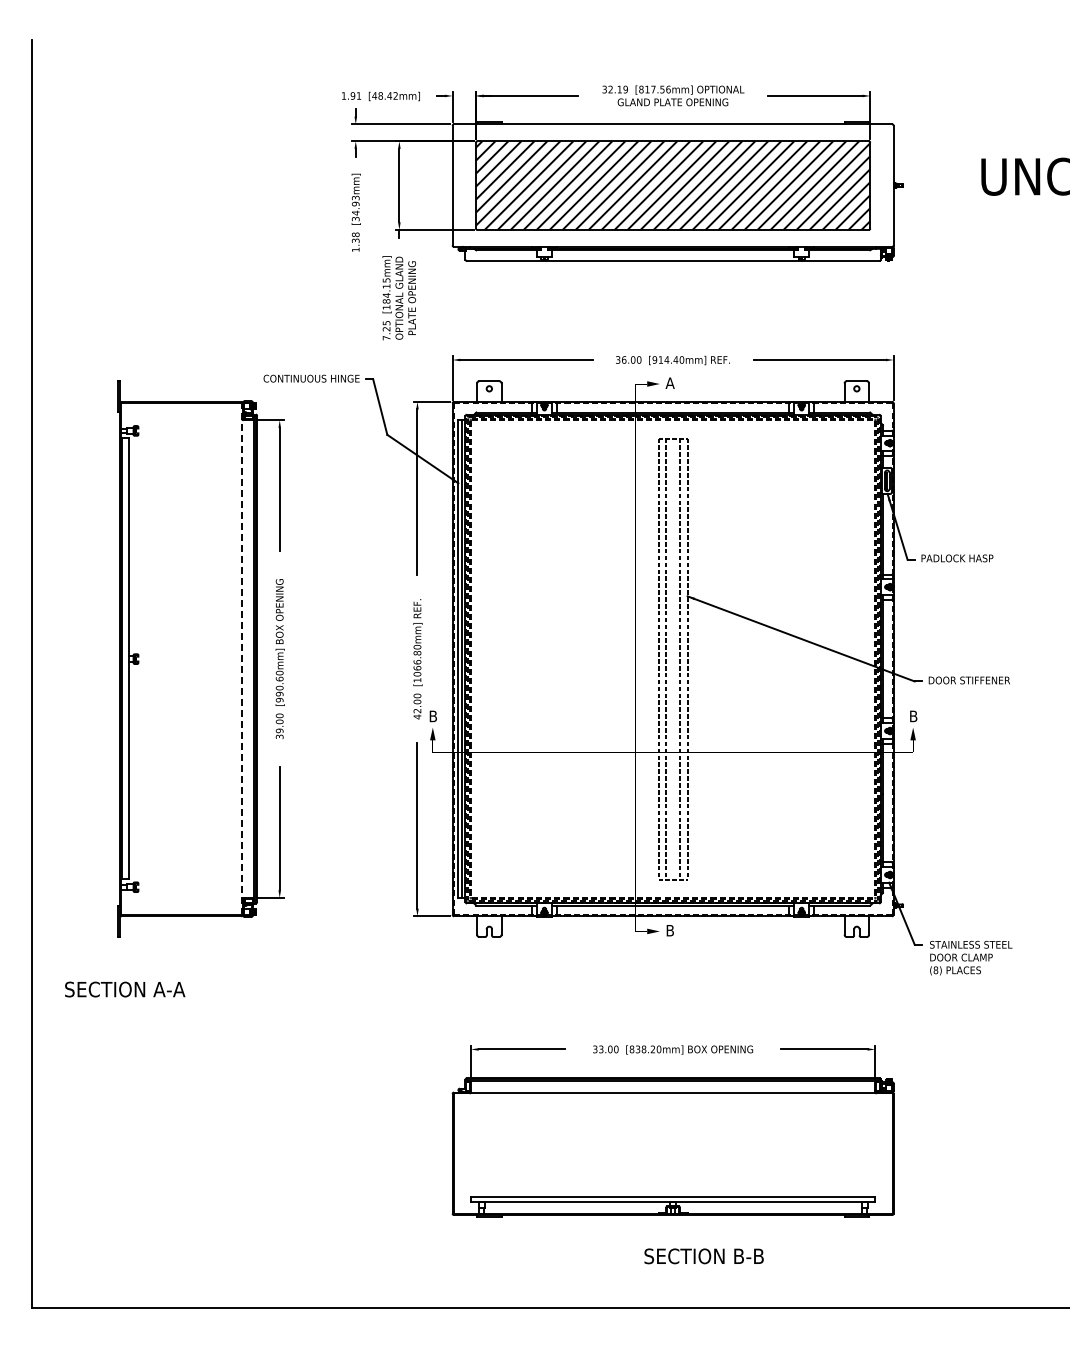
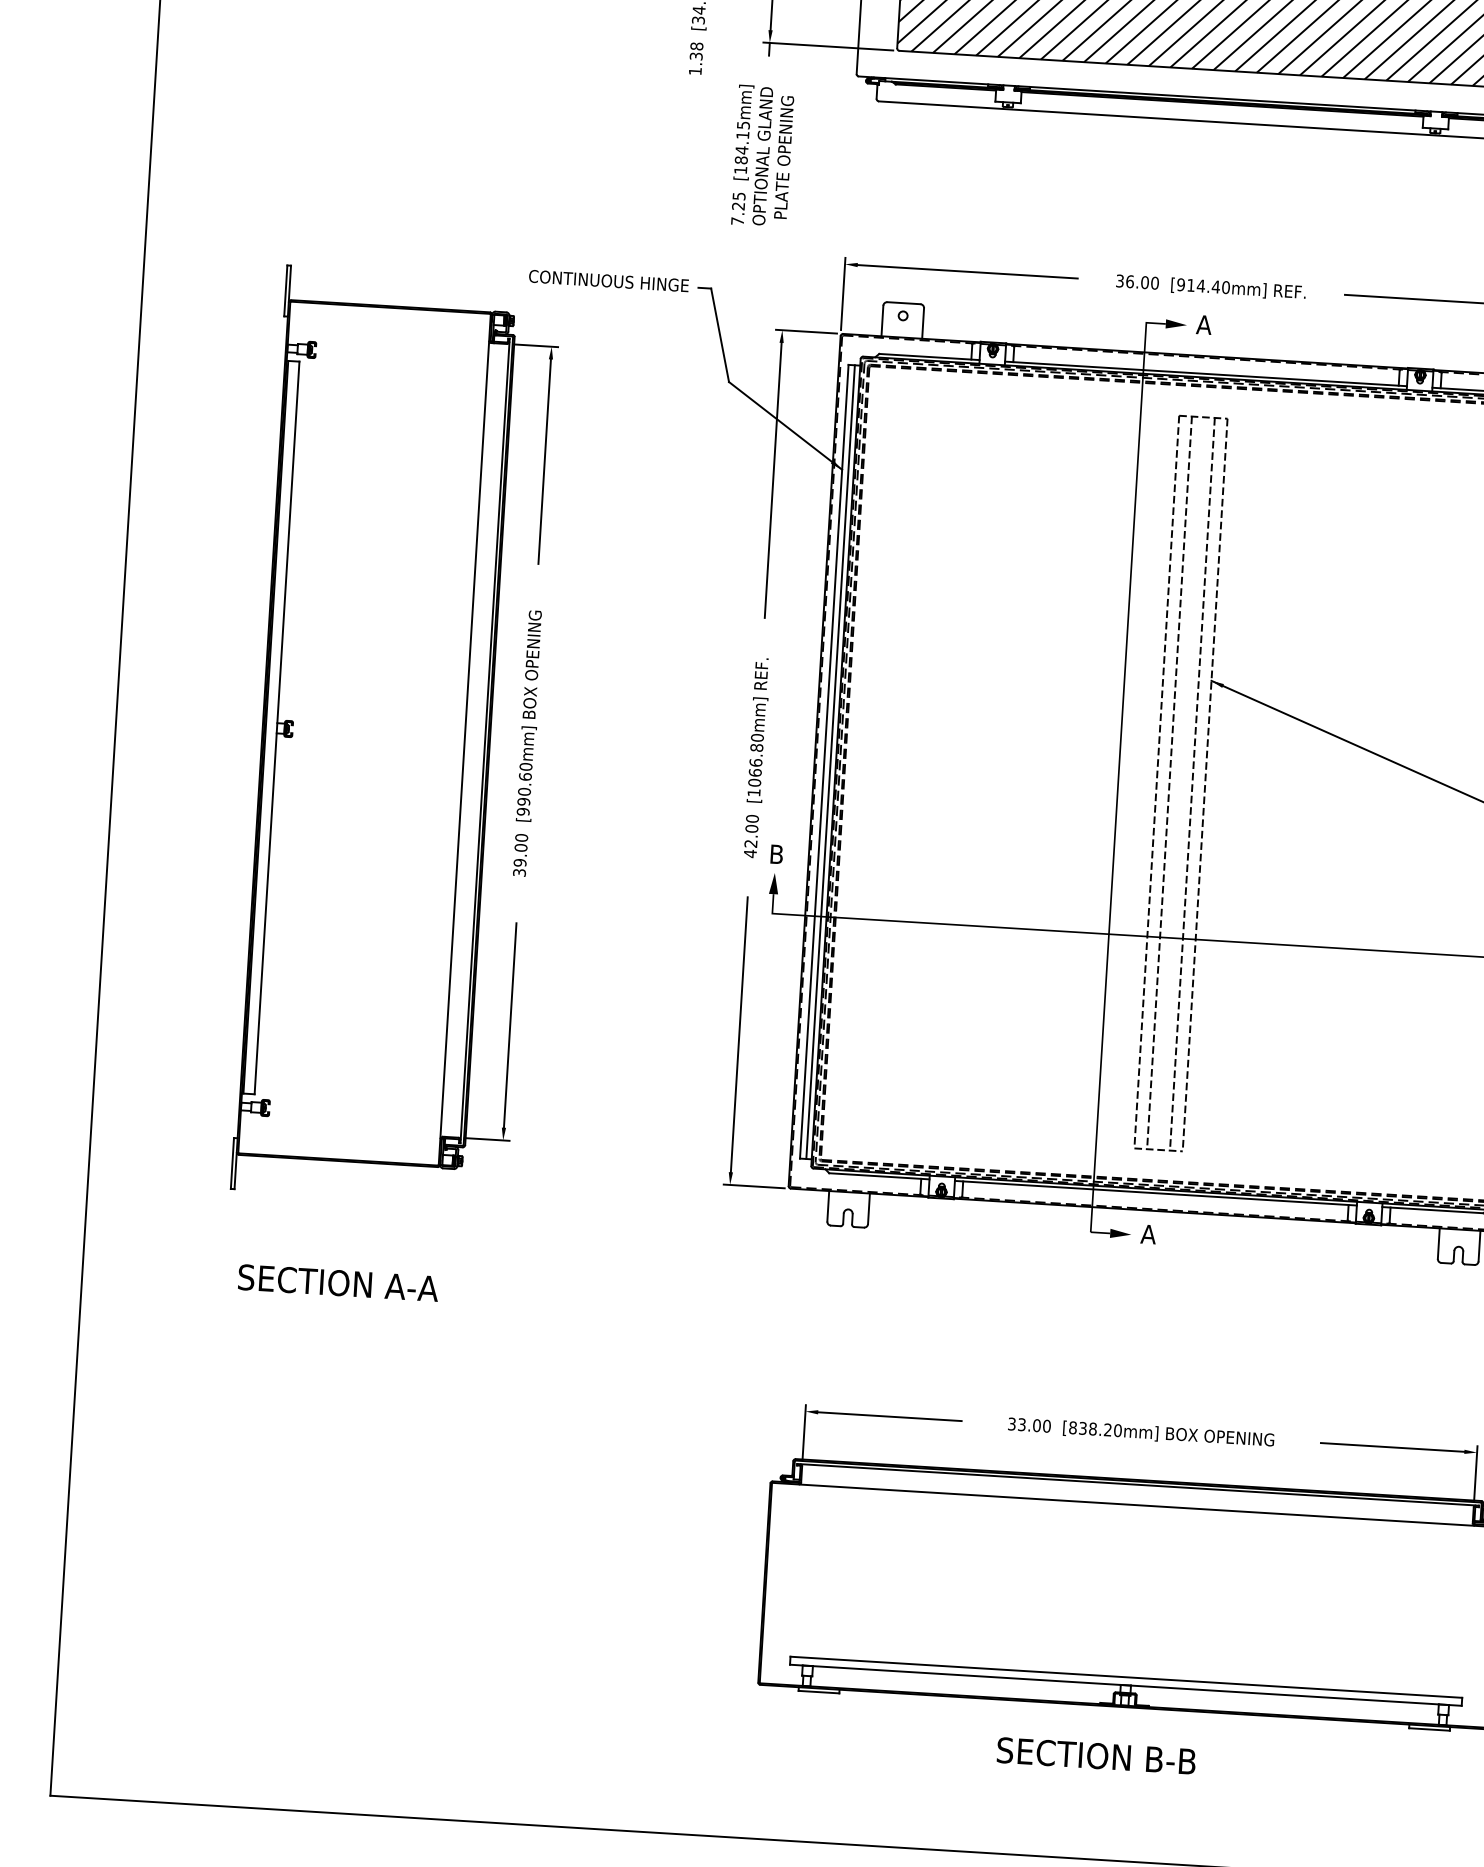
line: (242, 659) -> (465, 740), dashed -> solid
text: (669, 930) -> (1147, 1234), B -> A
text: (125, 989) -> (338, 1283), moved
text: (703, 1256) -> (1095, 1756), moved

